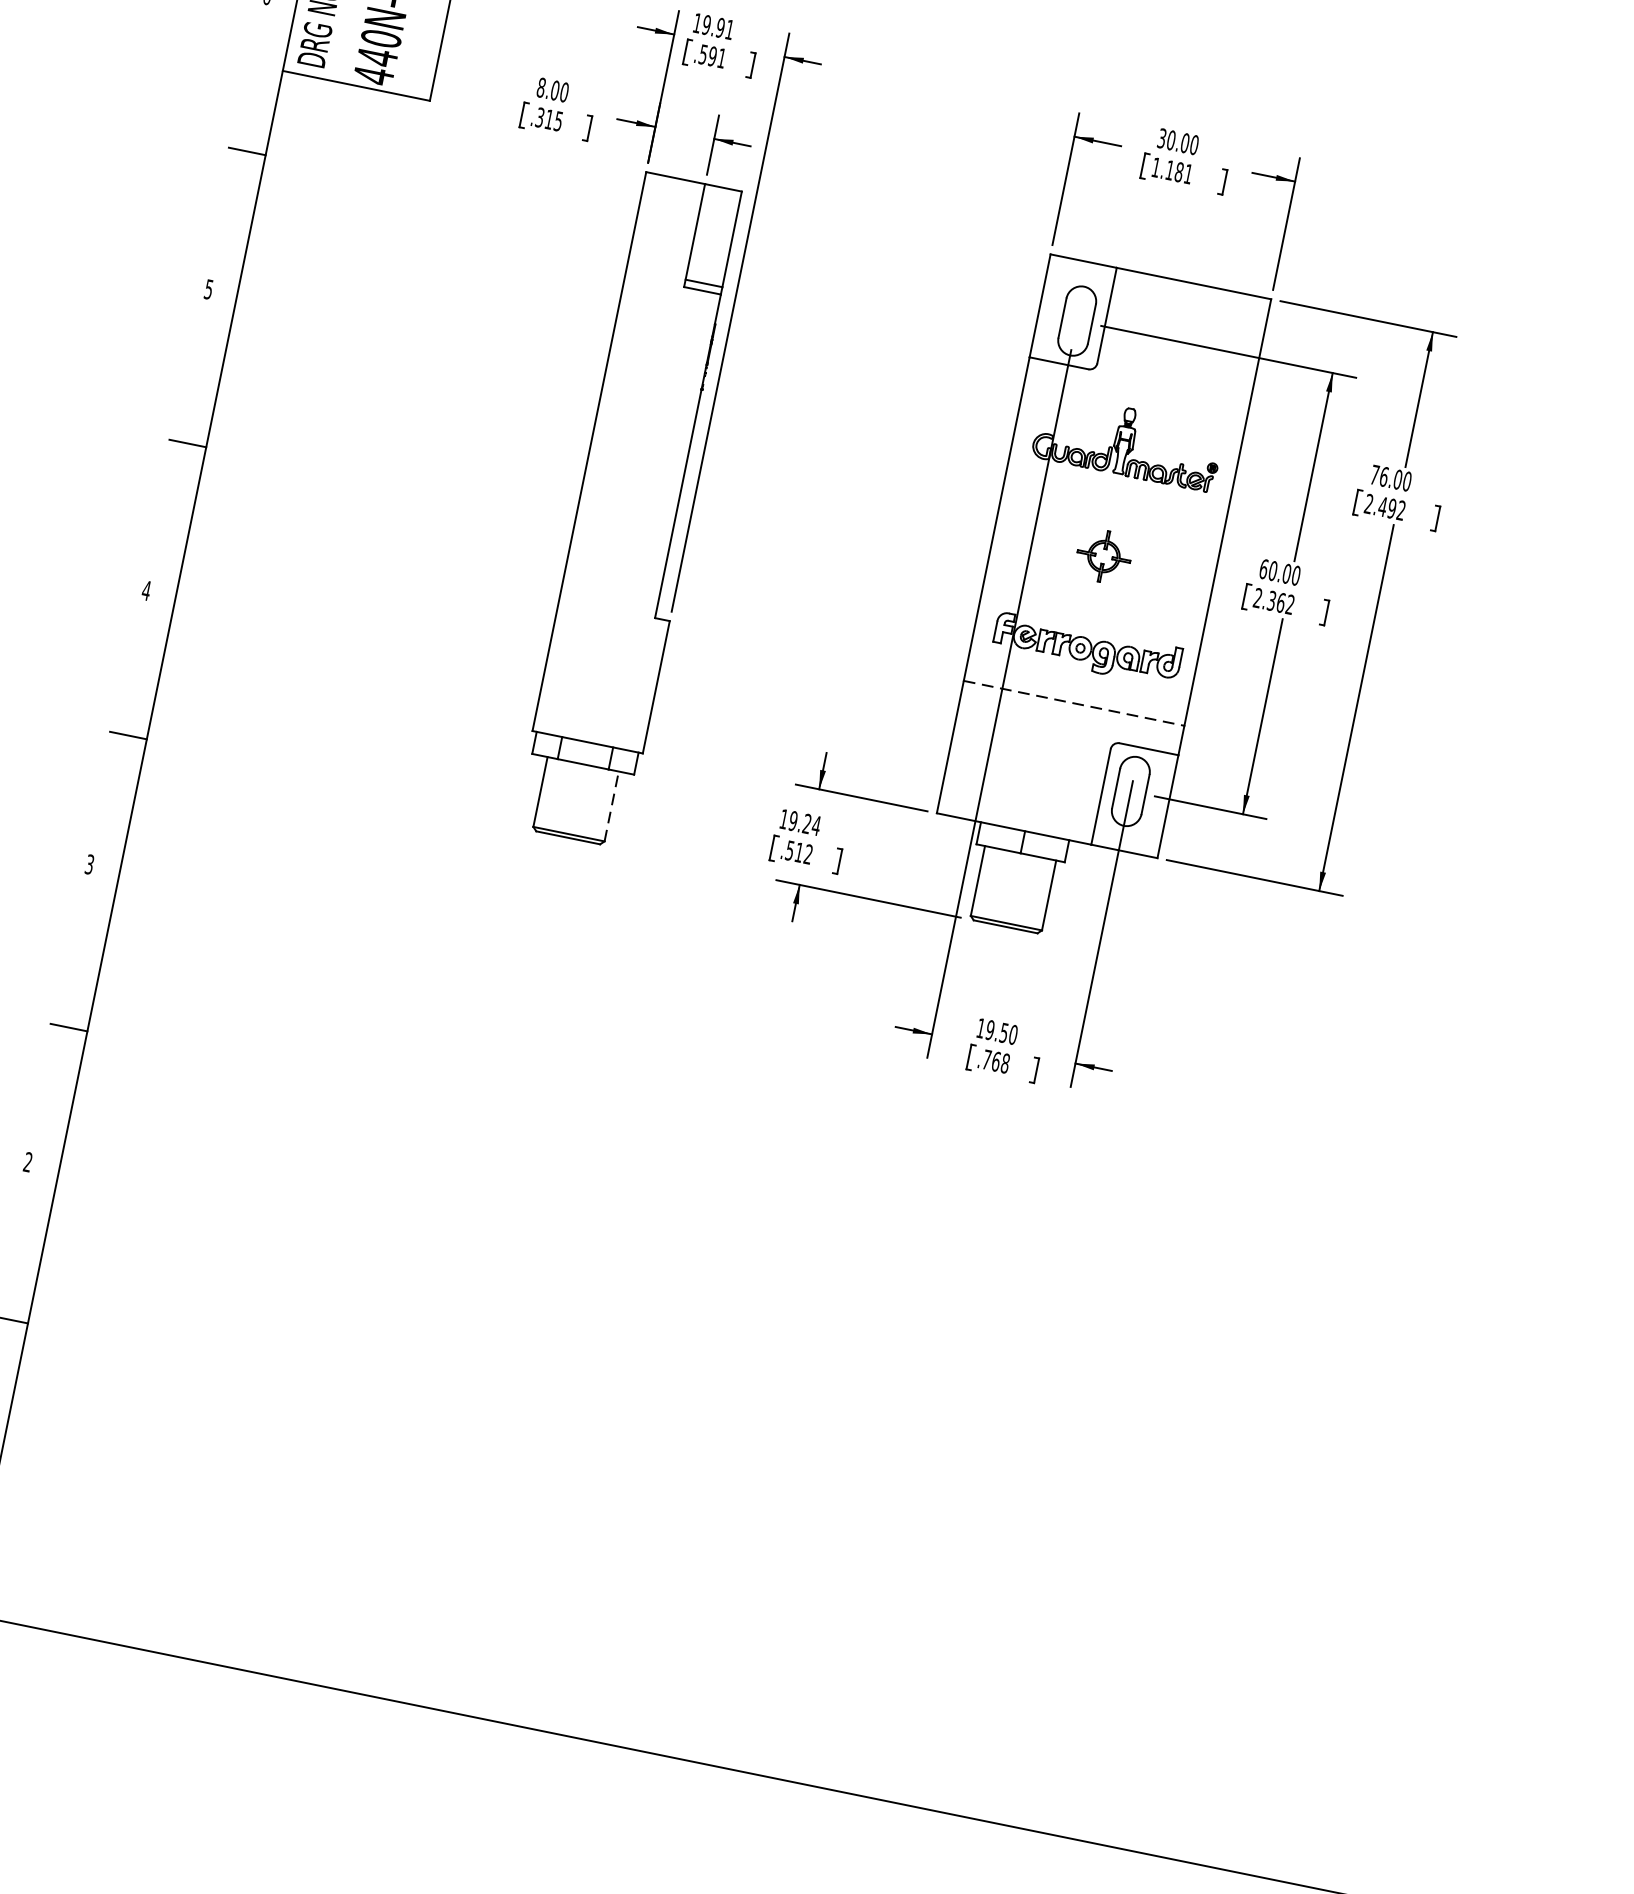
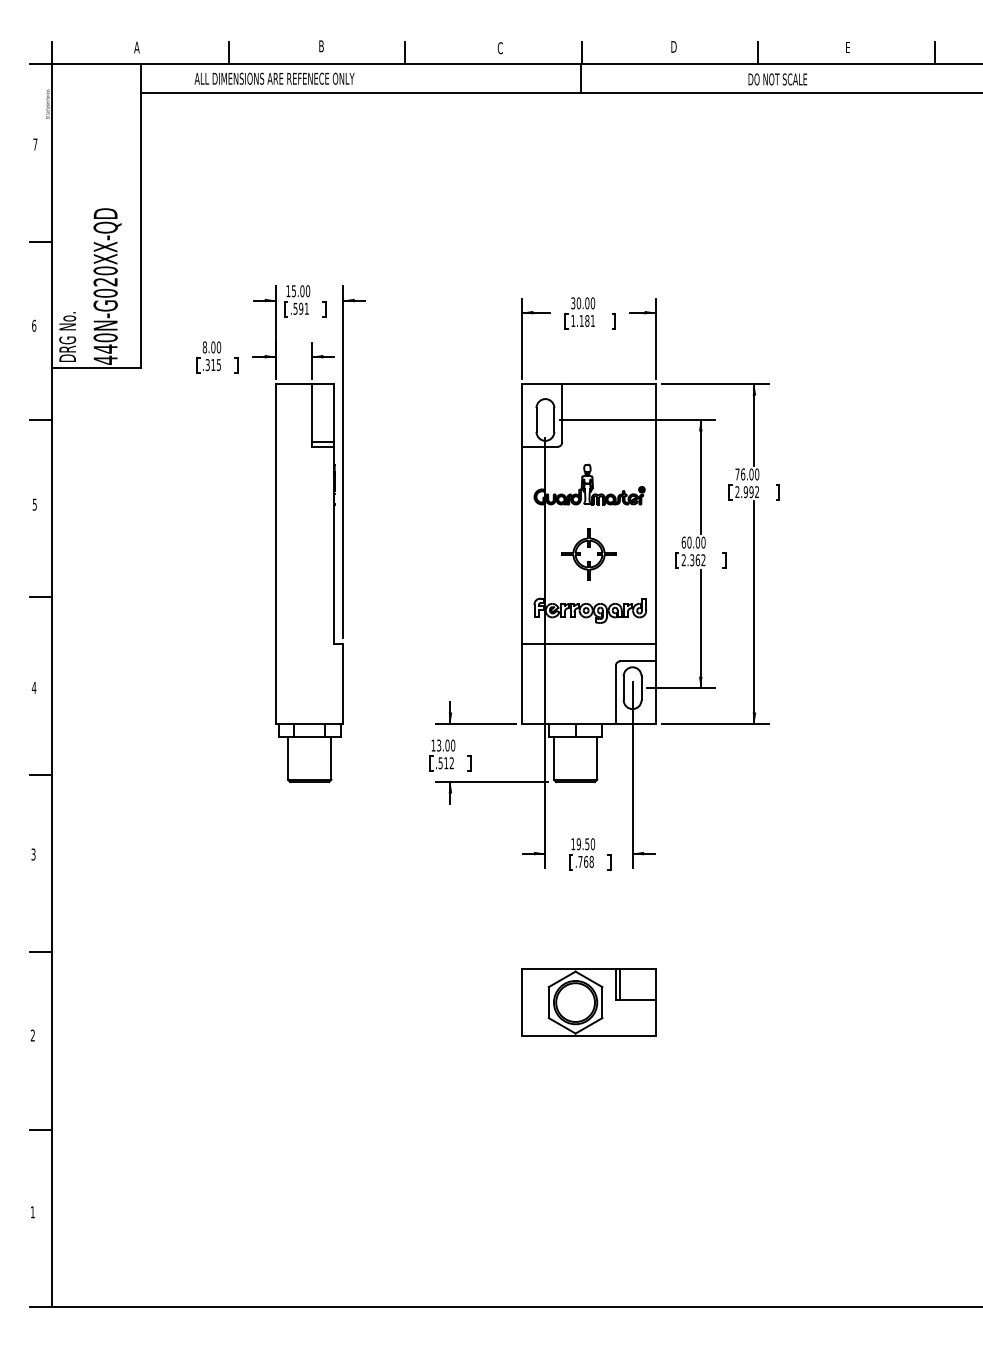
text: (717, 27) -> (300, 291), 19.91 -> 15.00
text: (1382, 507) -> (745, 492), 2.492 -> 2.992
part: (1103, 556) -> (588, 554), size x1.67
line: (1074, 703) -> (589, 643), dashed -> solid
line: (612, 806) -> (331, 758), dashed -> solid
text: (805, 823) -> (446, 745), 19.24 -> 13.00
part: (953, 1293) -> (588, 1002), added

